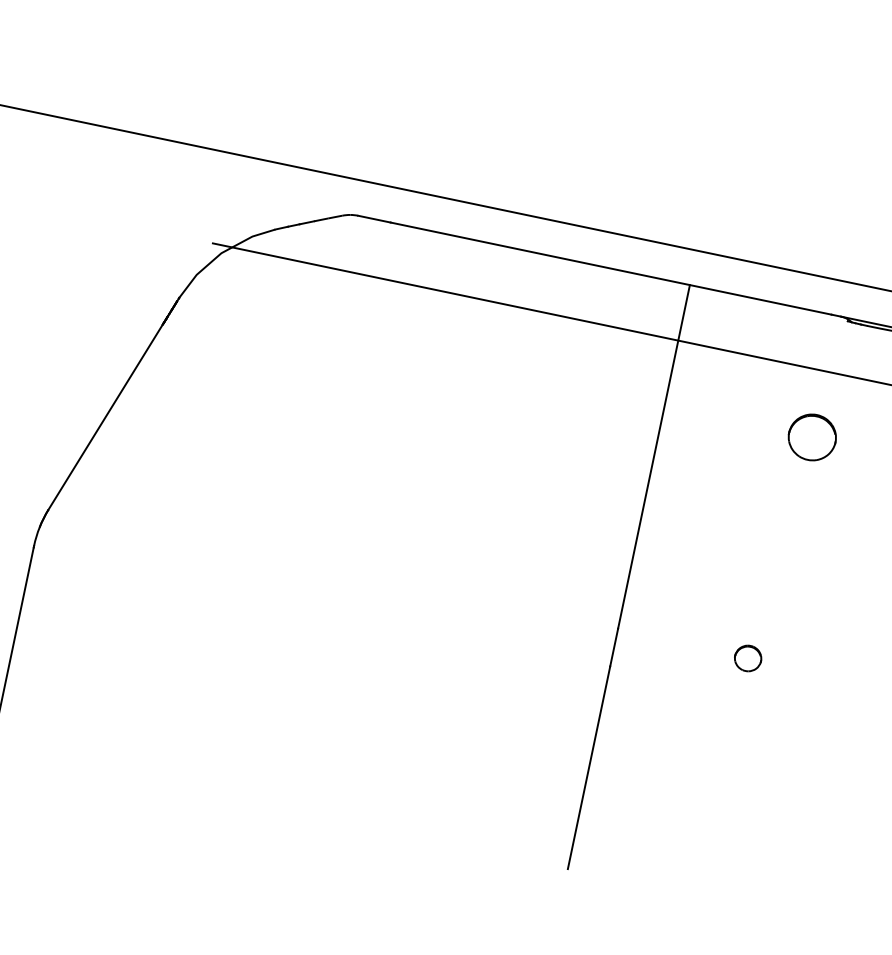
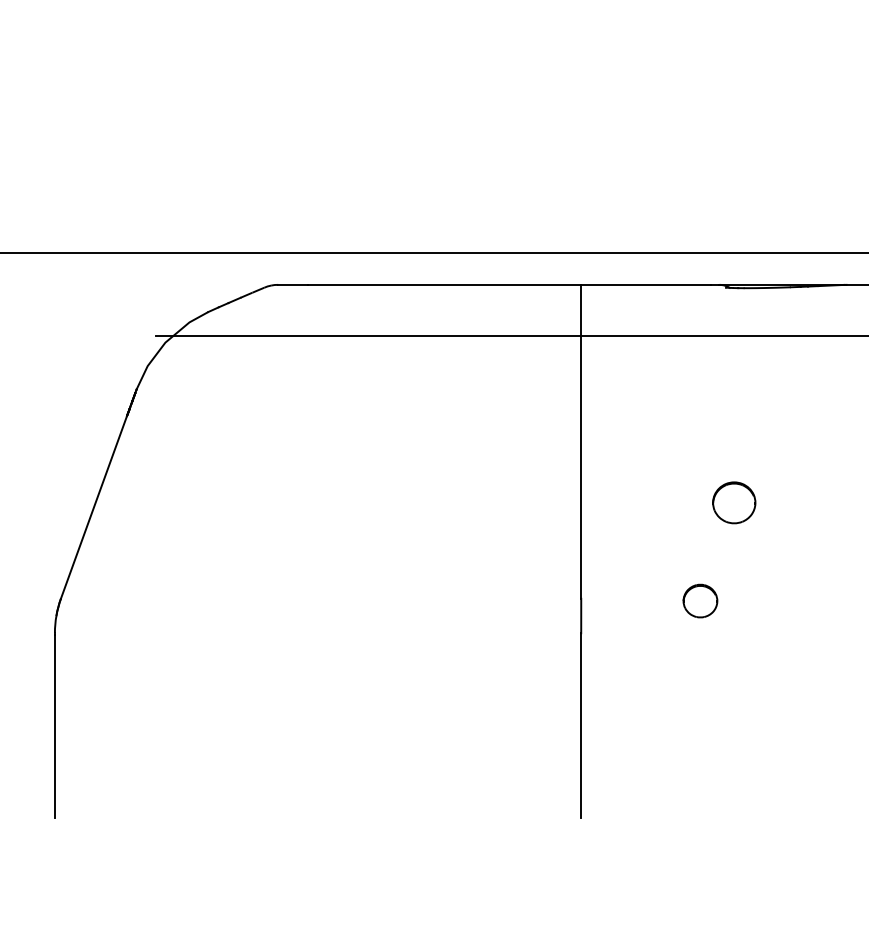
part: (812, 437) -> (734, 502), moved
part: (748, 657) -> (700, 600), size x1.43

